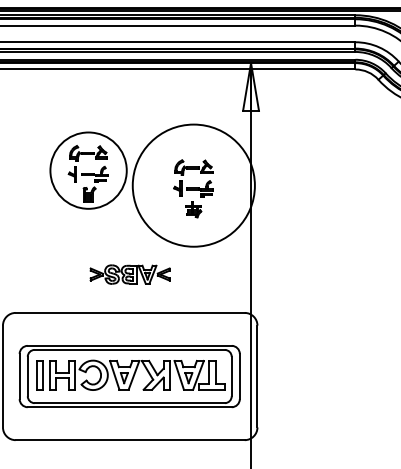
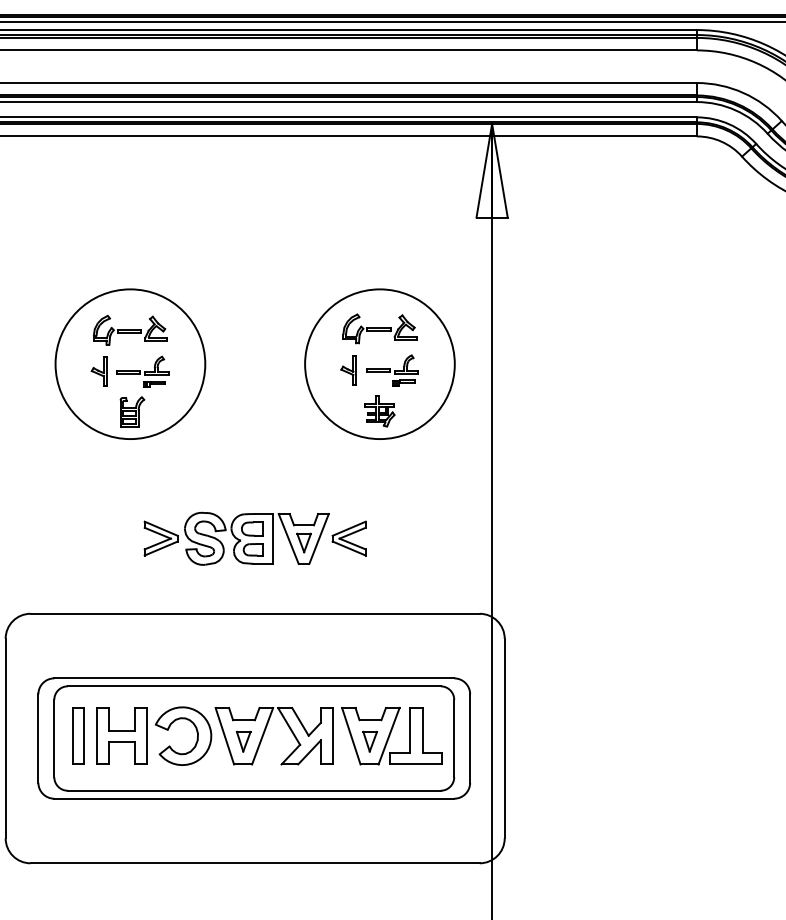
part: (88, 170) -> (130, 363), moved
circle: (193, 185) -> (379, 363), size x0.62
part: (129, 274) -> (253, 538), size x1.43

